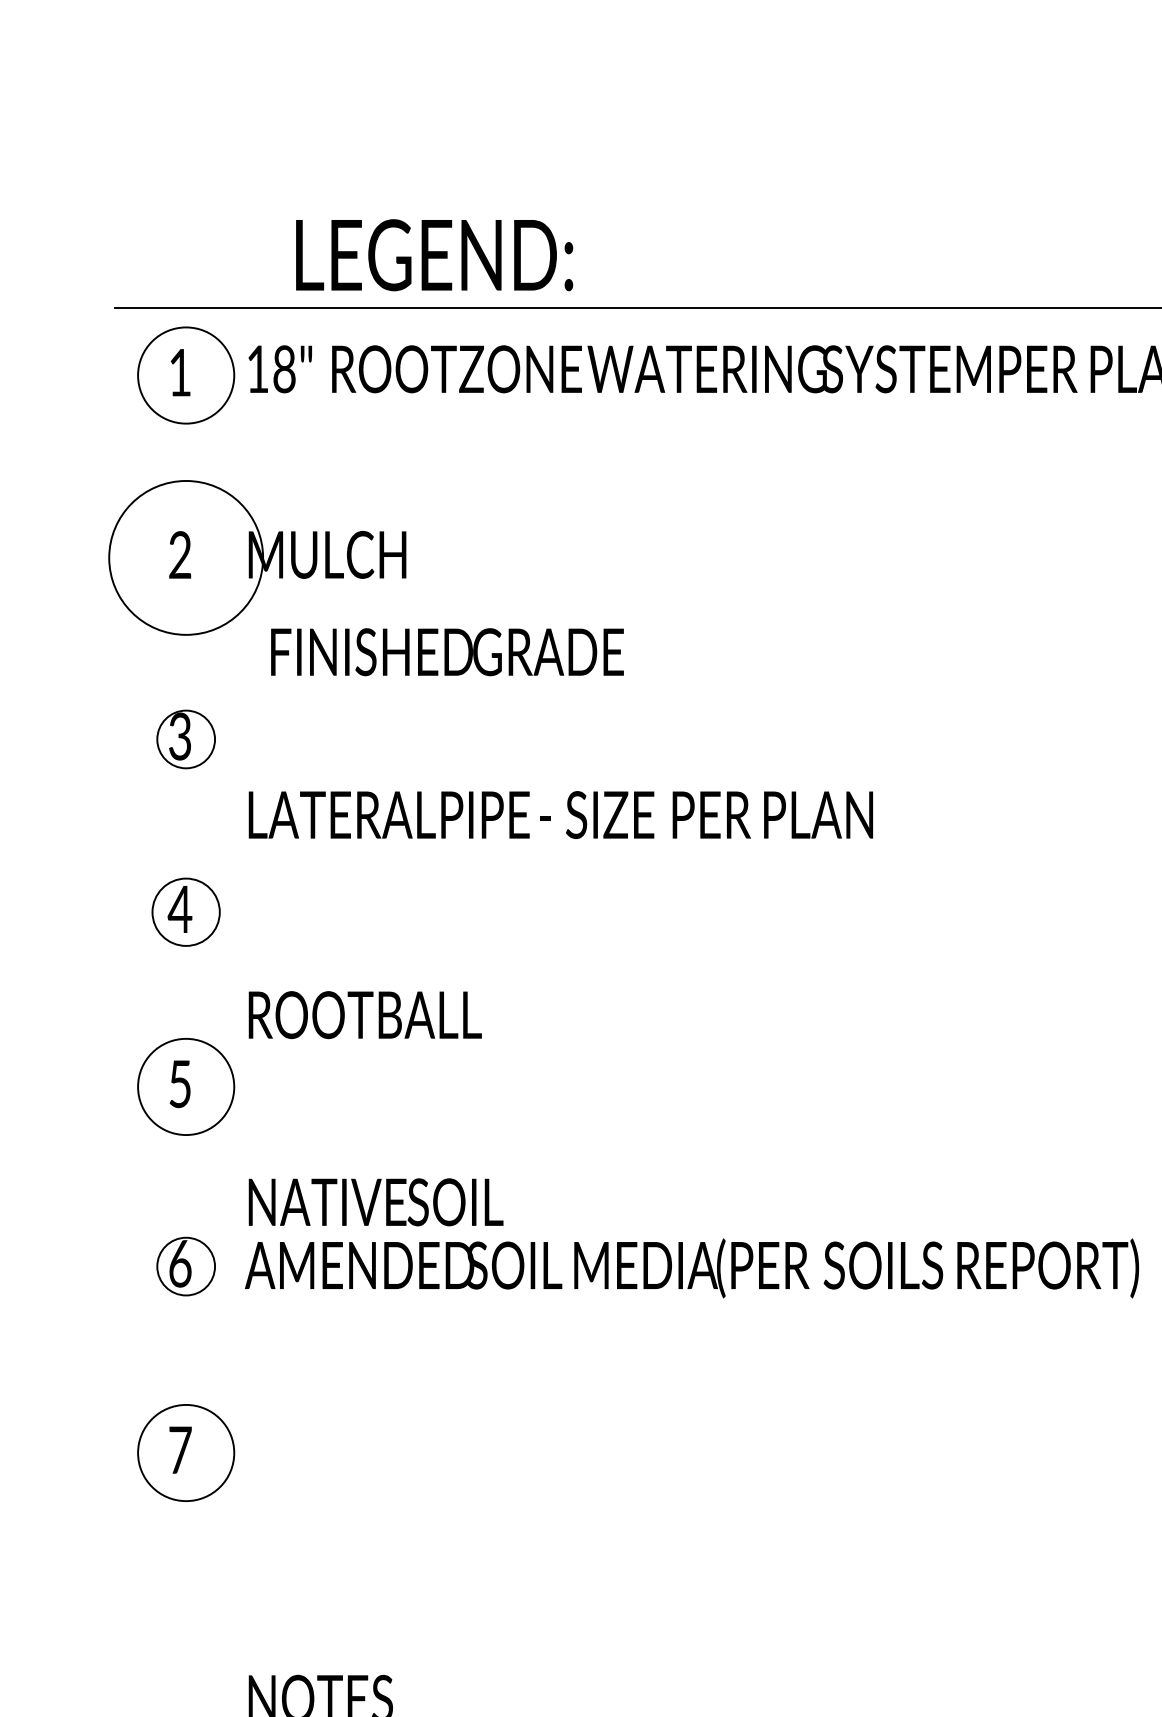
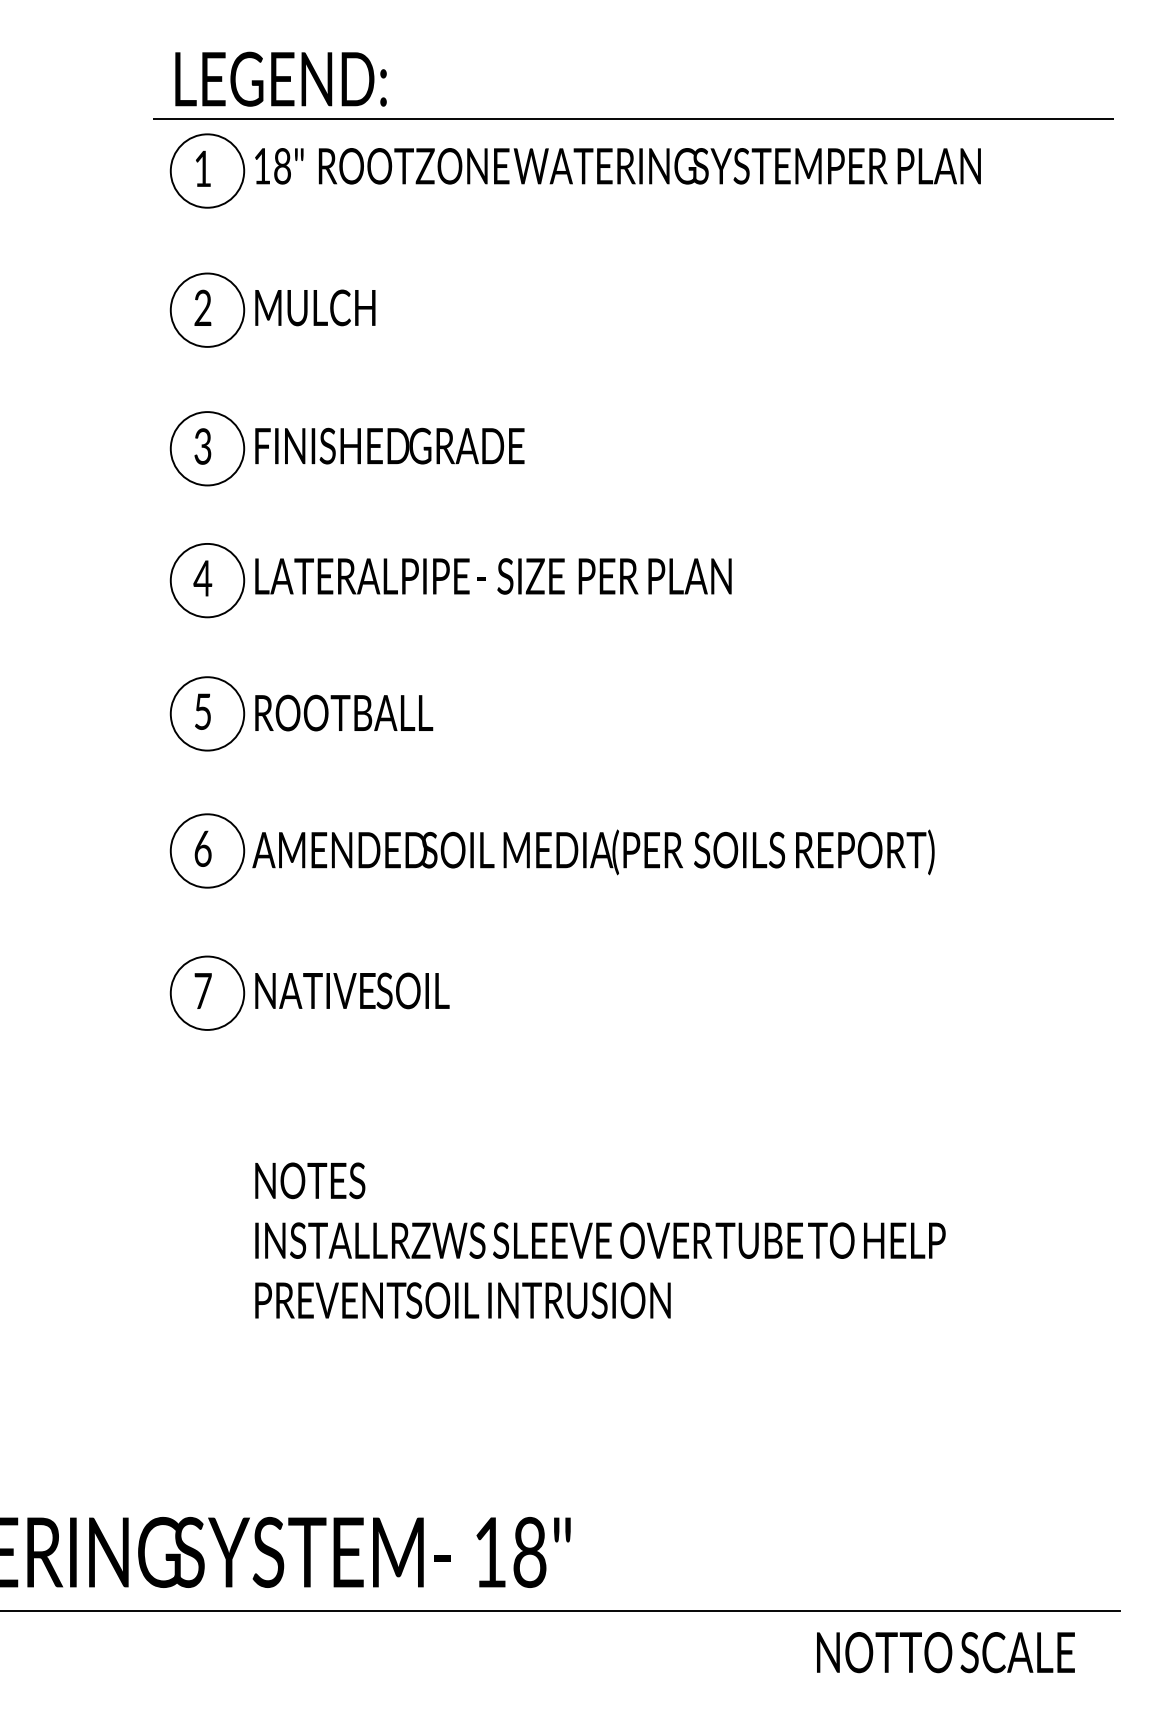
text: (433, 254) -> (280, 78), moved
circle: (186, 556) -> (207, 309), size x0.62
text: (446, 651) -> (389, 445), moved
circle: (186, 739) -> (207, 448), size x1.67
text: (560, 815) -> (493, 576), moved
circle: (186, 912) -> (207, 580), size x1.43
text: (365, 1014) -> (344, 712), moved
text: (376, 1201) -> (352, 990), moved
circle: (186, 1265) -> (207, 850), size x1.67

